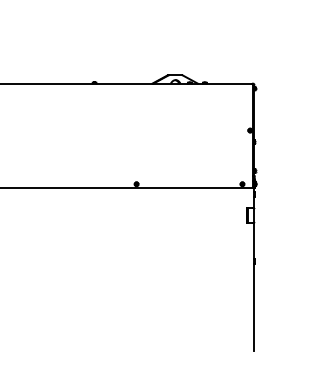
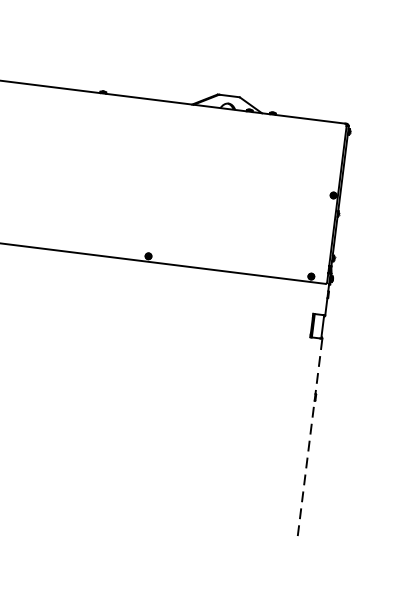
line: (254, 286) -> (310, 436), solid -> dashed

